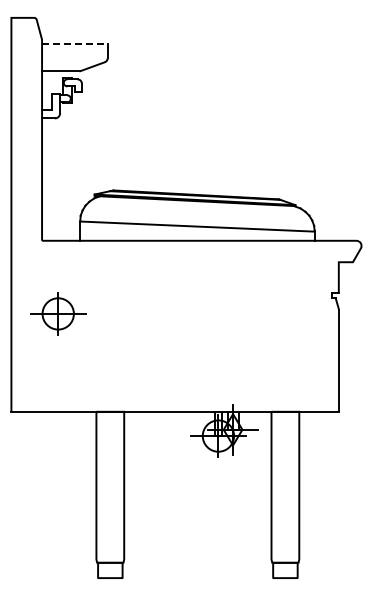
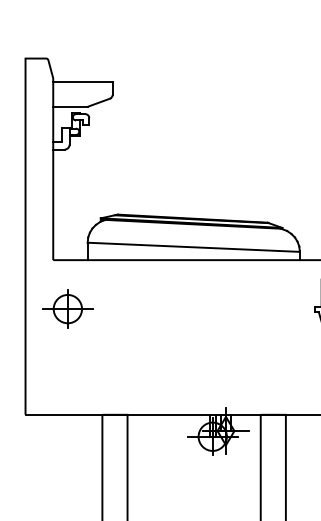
line: (74, 43) -> (82, 81), dashed -> solid
part: (58, 313) -> (68, 308), moved

